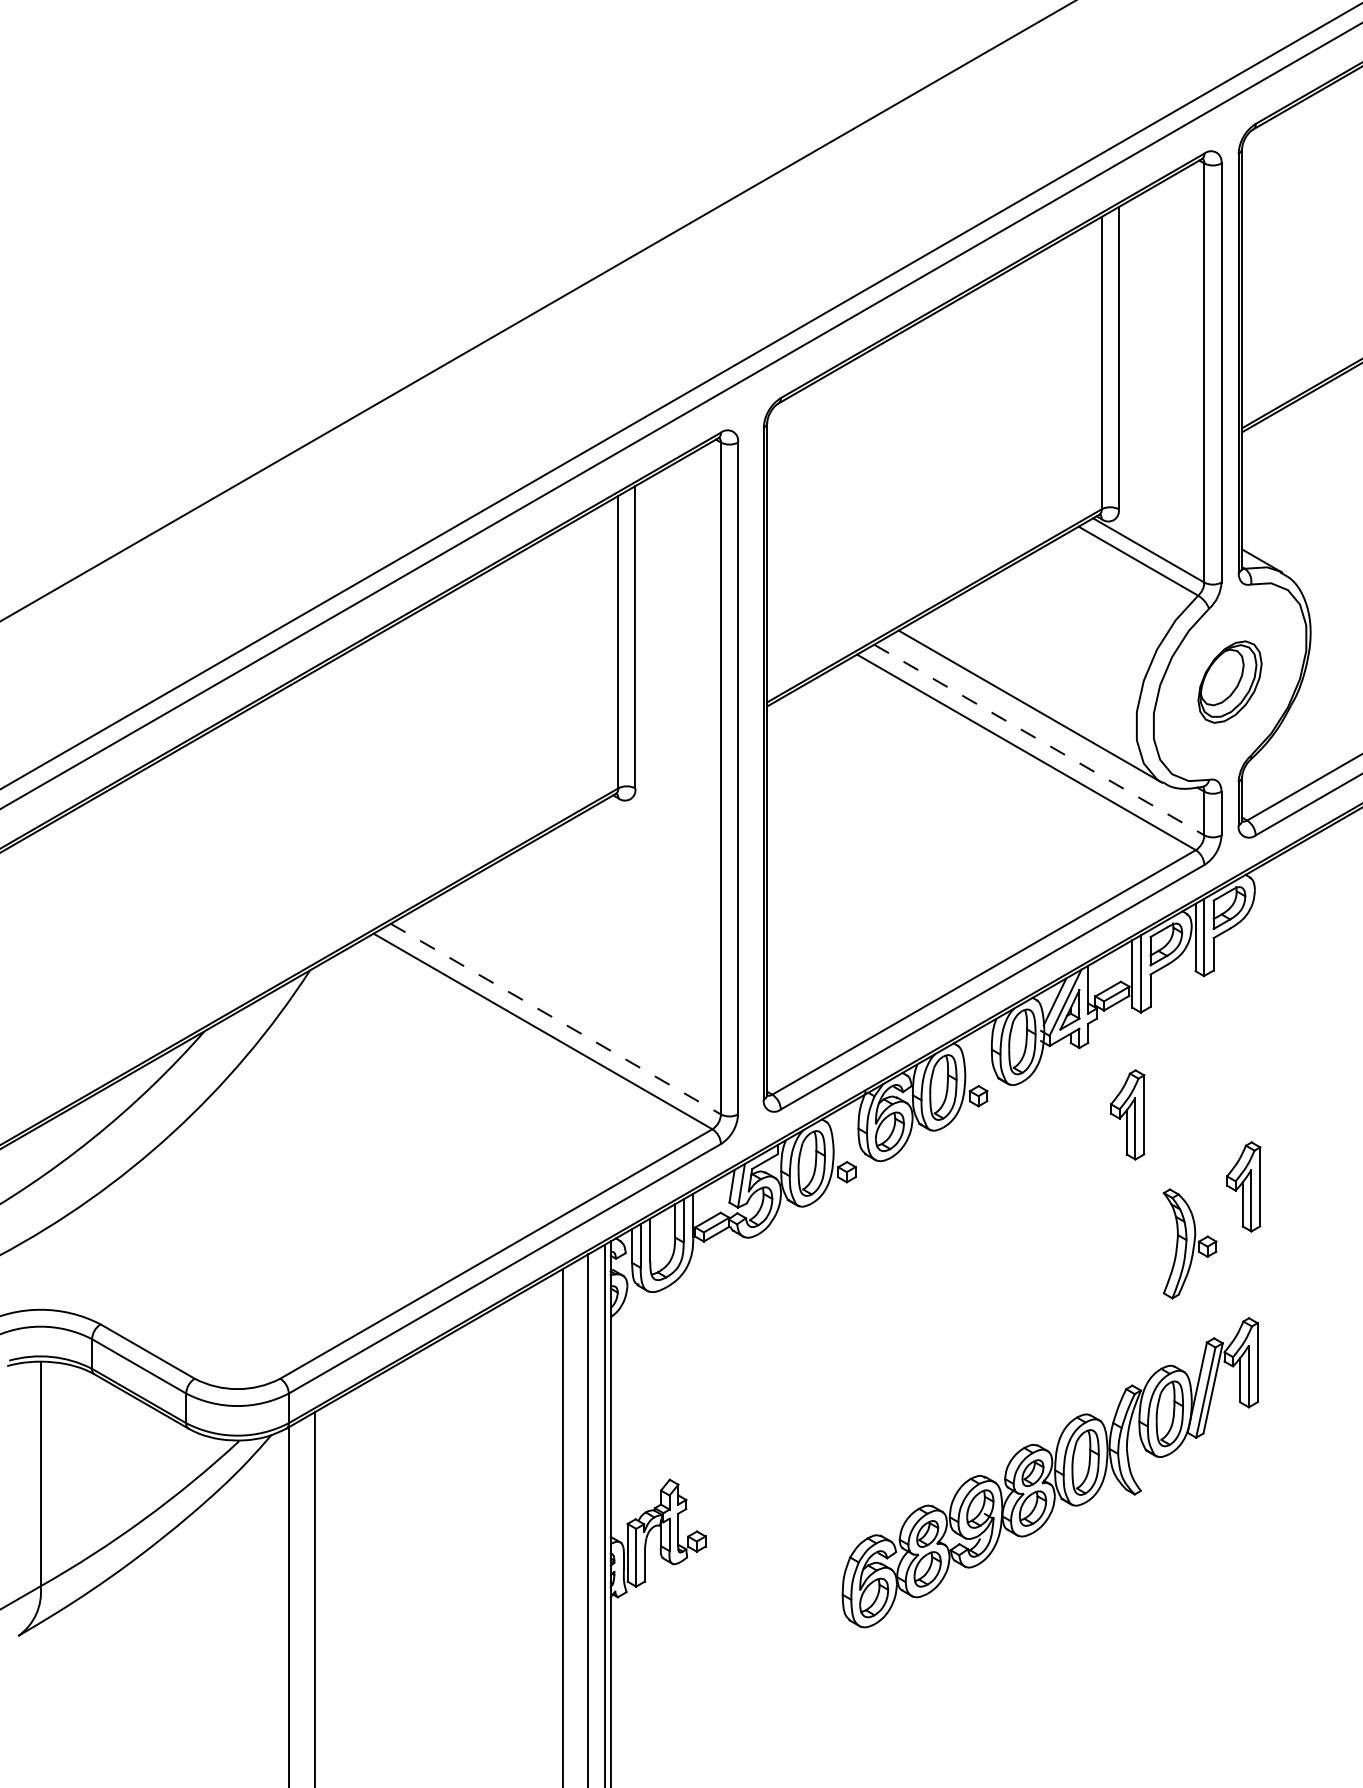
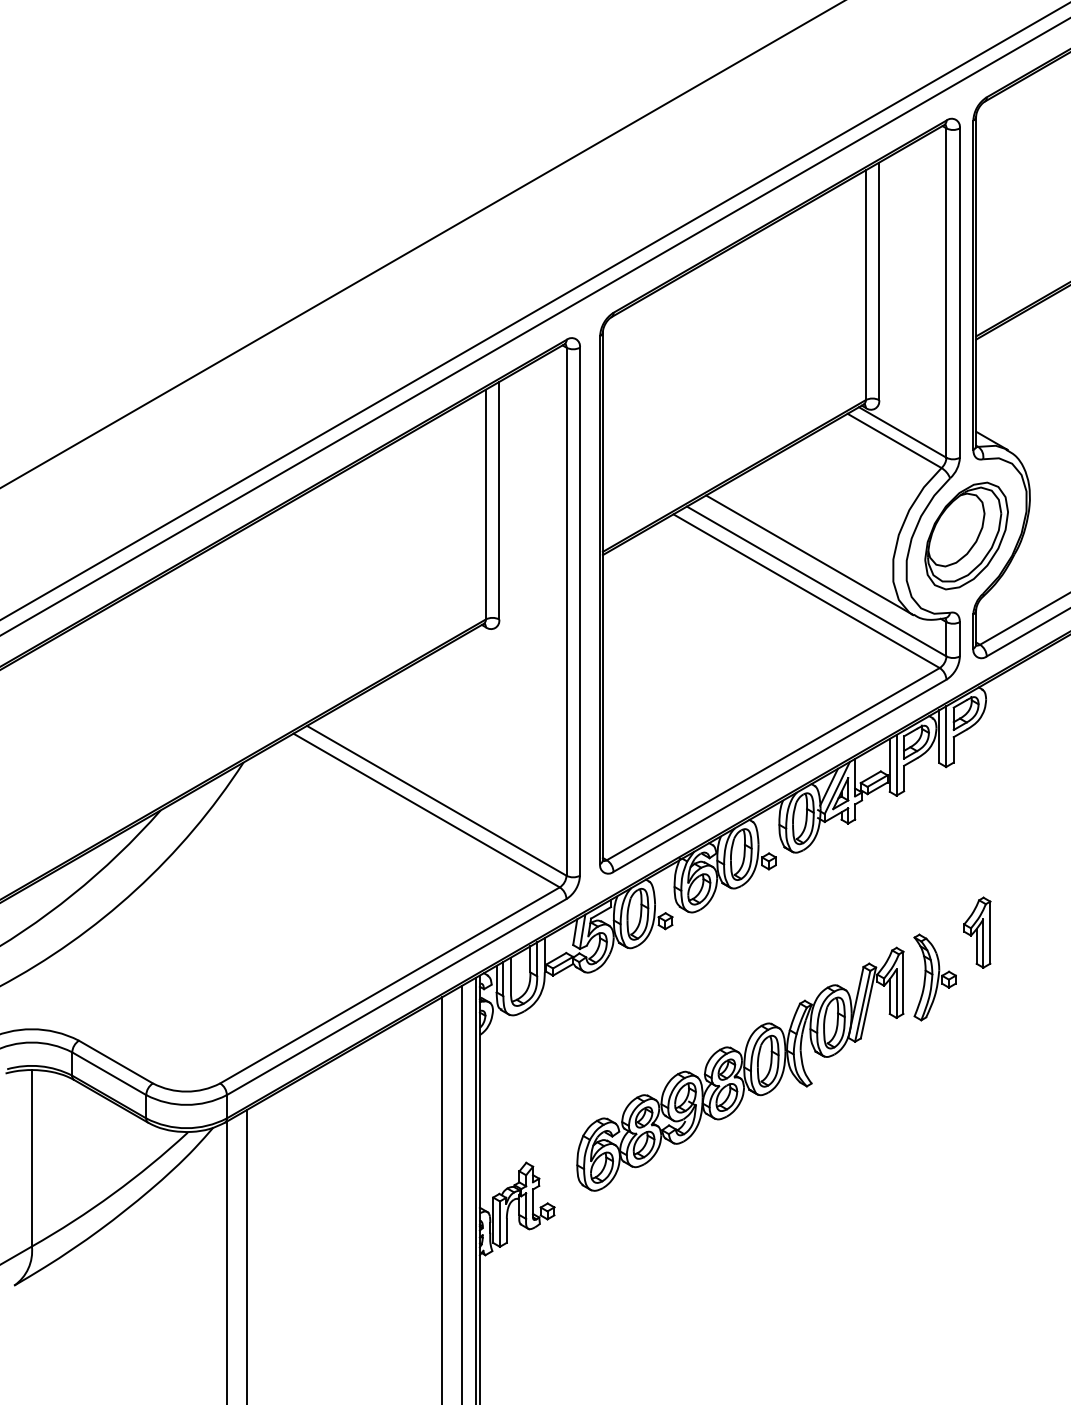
part: (1229, 681) -> (966, 535), size x1.67
line: (1039, 740) -> (816, 581), dashed -> solid
line: (555, 1019) -> (436, 801), dashed -> solid
part: (1127, 1114) -> (886, 875), removed
part: (1049, 1472) -> (739, 1069), moved

